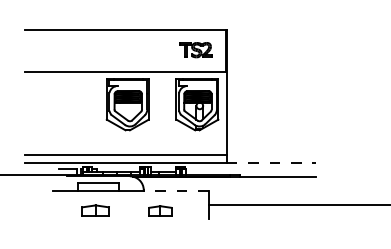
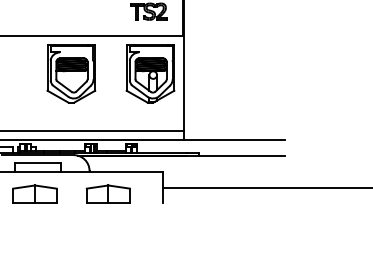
line: (271, 162) -> (234, 139), dashed -> solid
line: (175, 191) -> (125, 172), dashed -> solid
part: (95, 210) -> (34, 193), size x1.43
part: (160, 210) -> (108, 193), size x1.67

